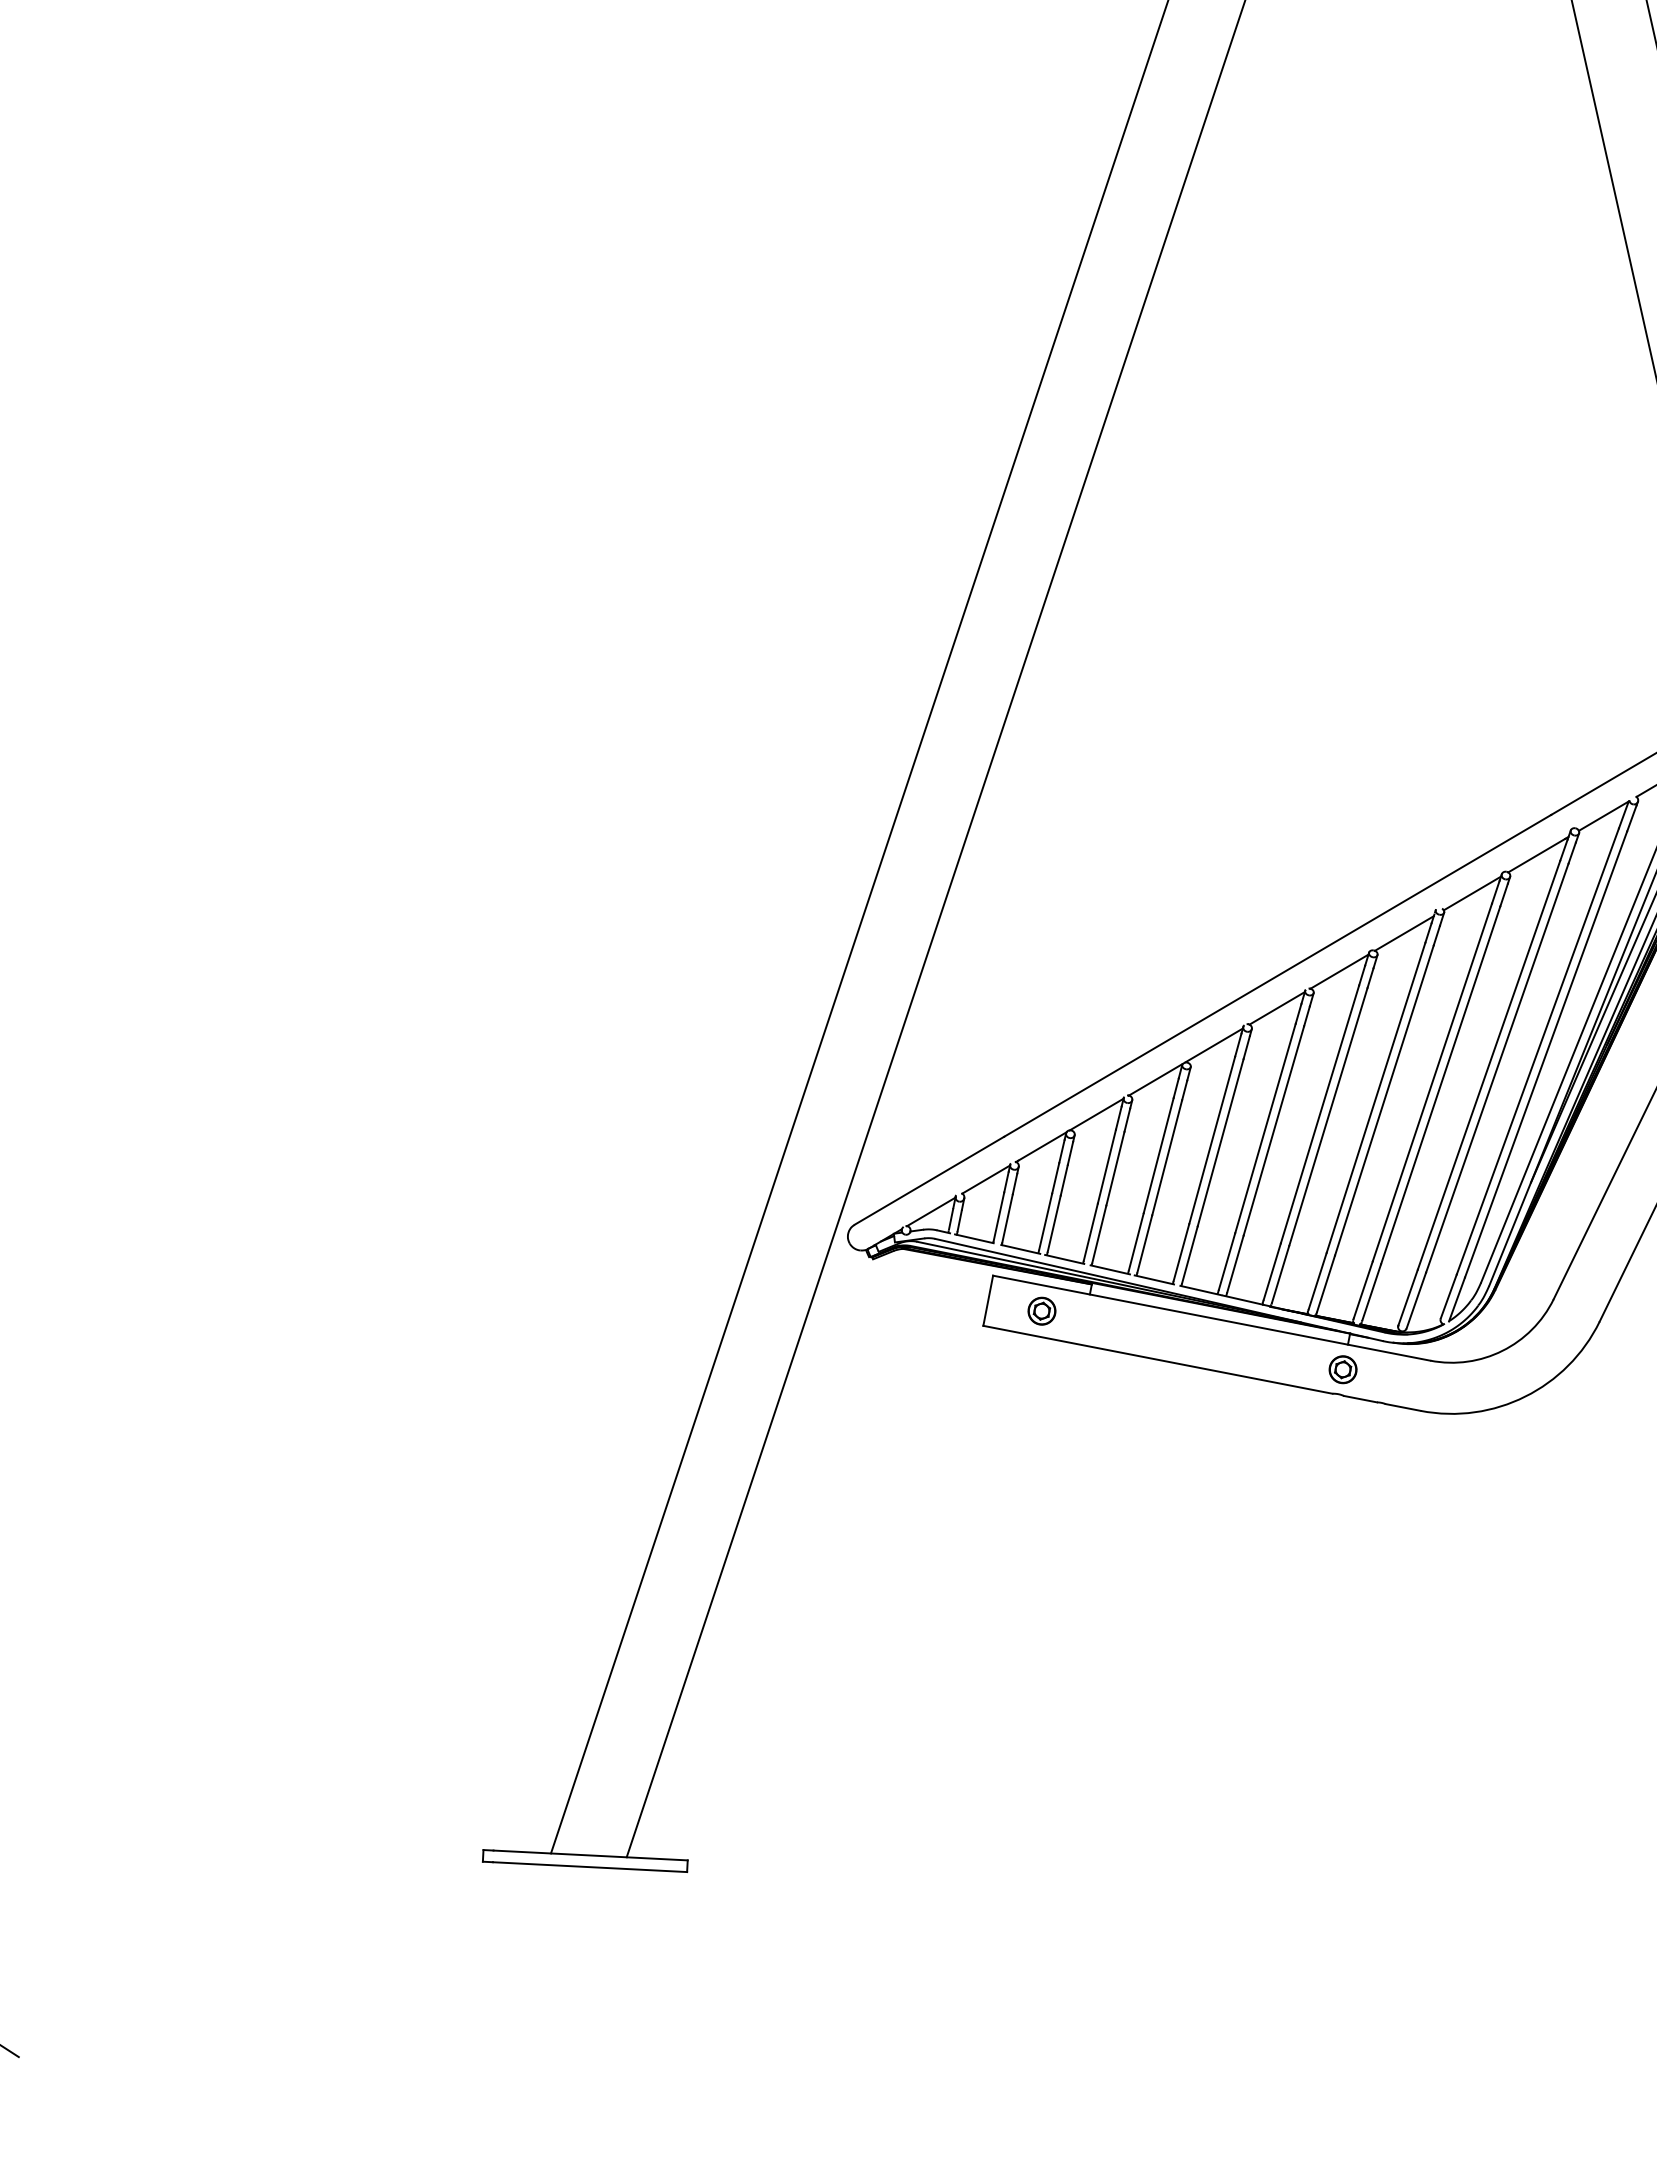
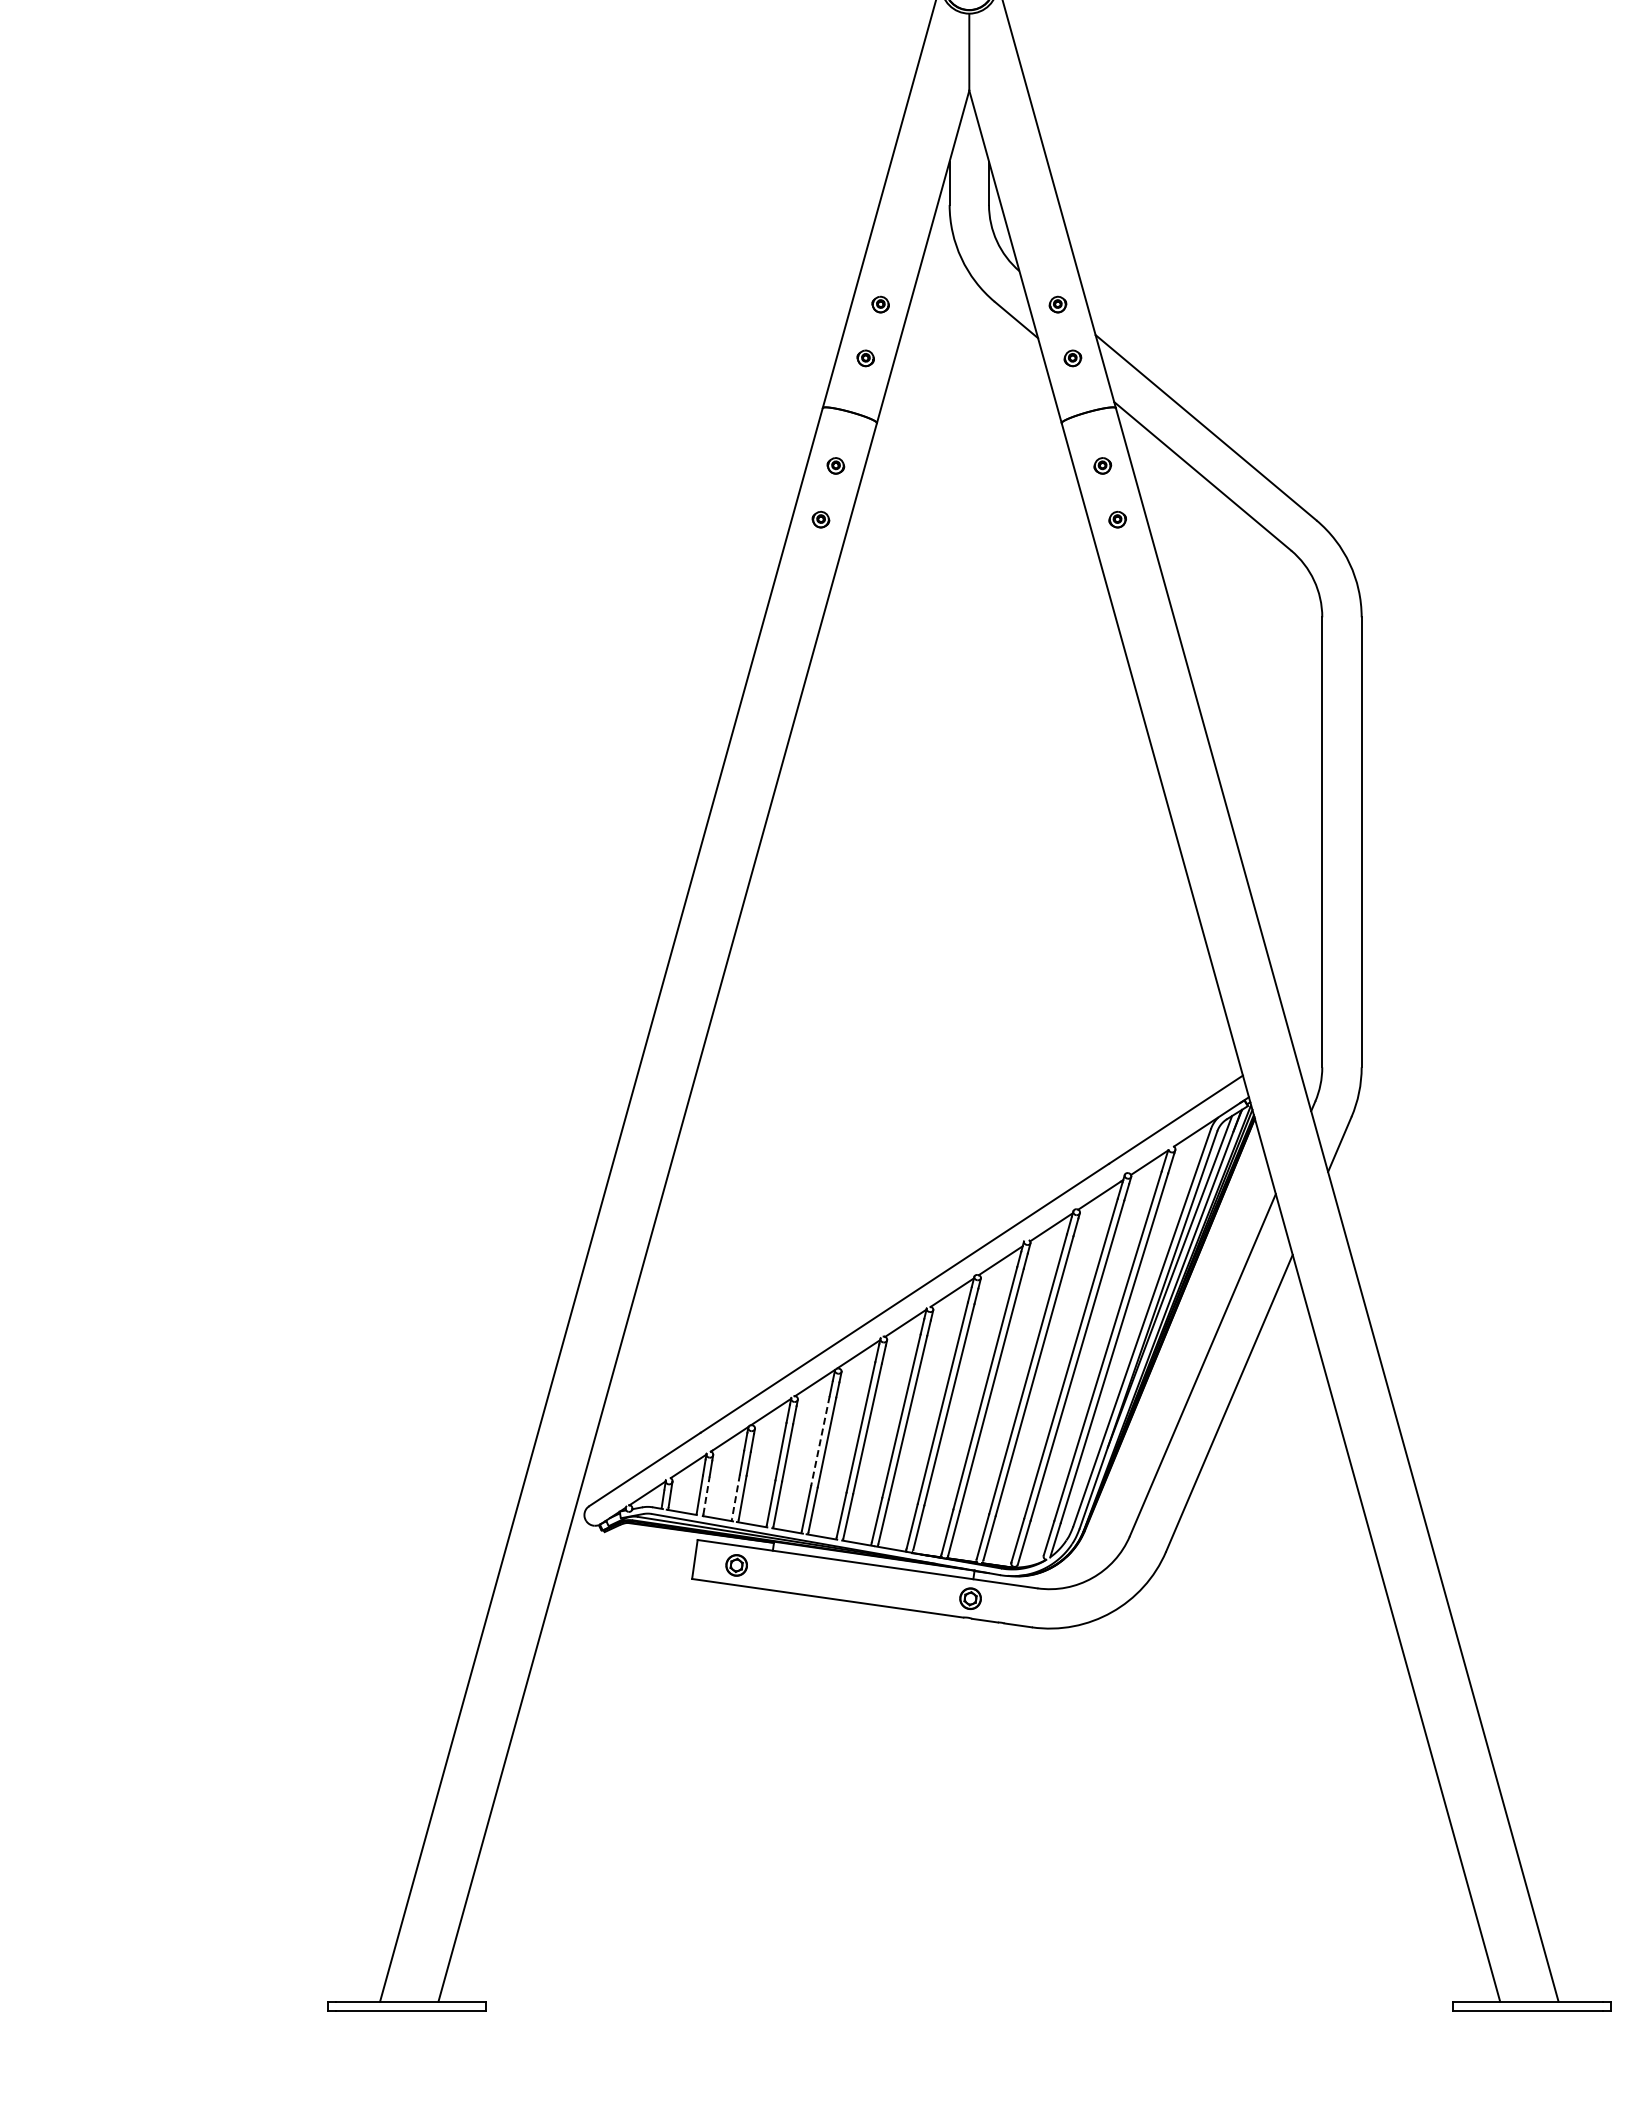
line: (1158, 1156) -> (820, 1441), solid -> dashed
line: (1007, 1218) -> (706, 1495), solid -> dashed
line: (1044, 1221) -> (735, 1496), solid -> dashed

